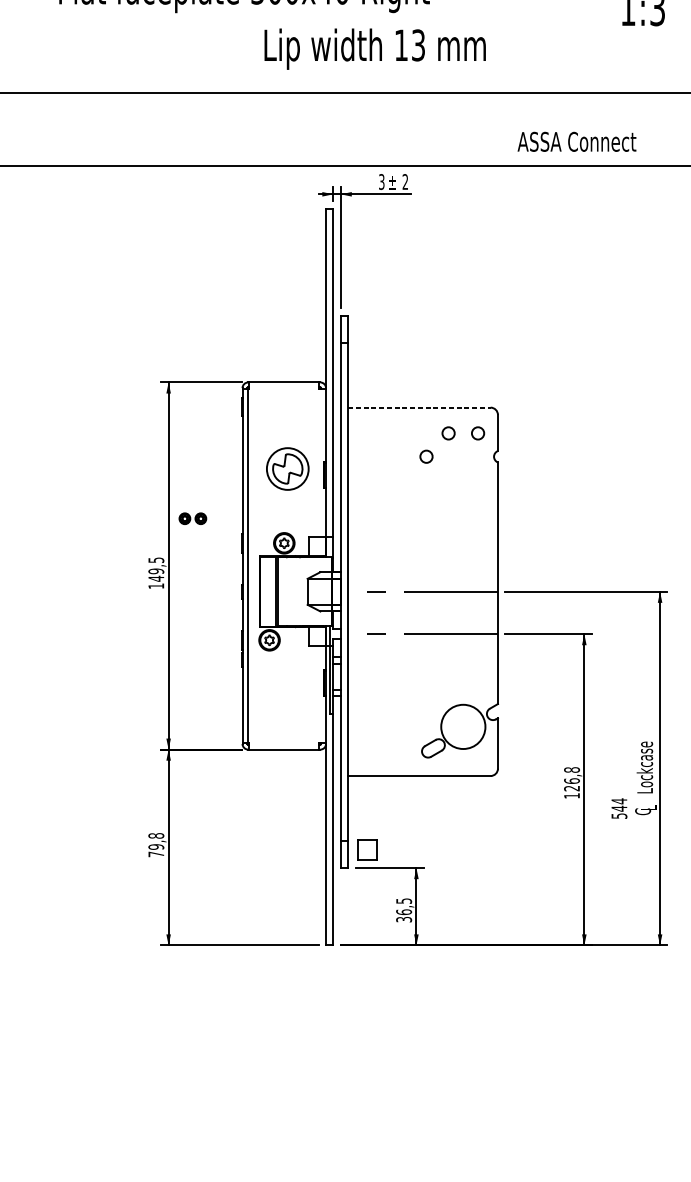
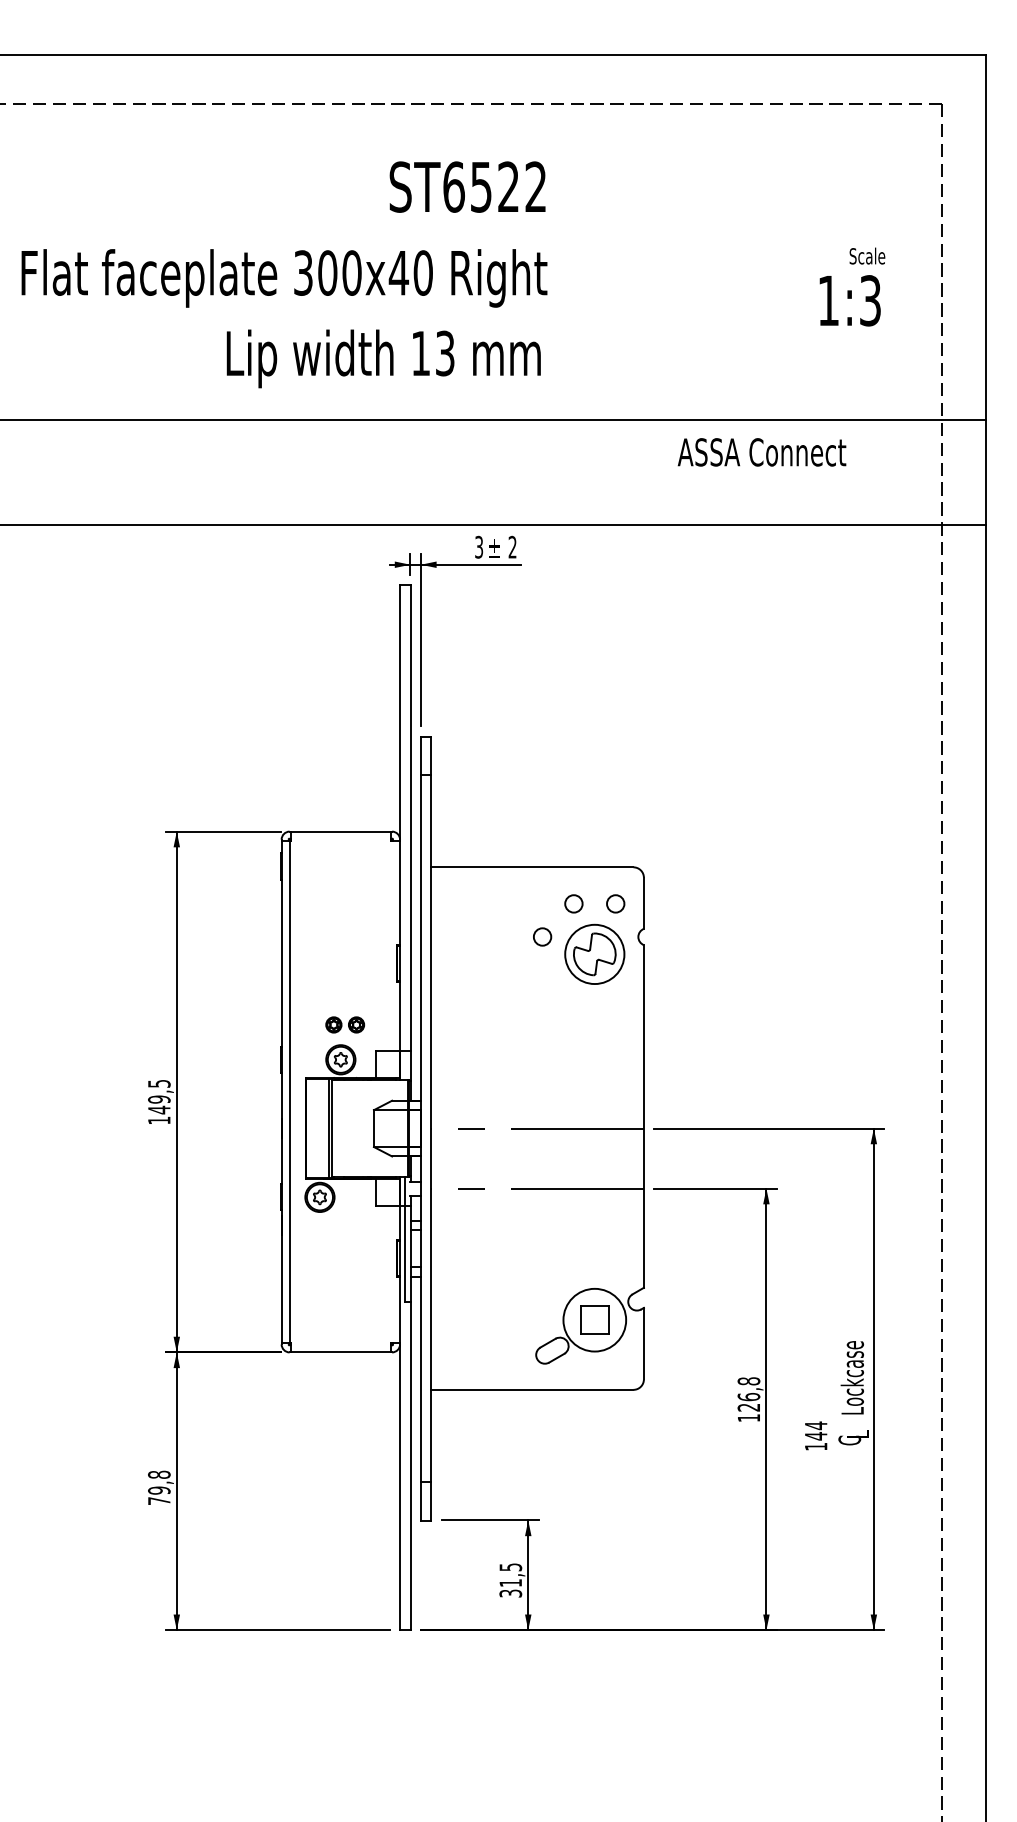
text: (374, 48) -> (383, 358), moved
text: (576, 141) -> (761, 452), moved
line: (419, 407) -> (532, 867), dashed -> solid
part: (287, 468) -> (594, 953), moved
part: (193, 518) -> (345, 1024), moved
text: (619, 815) -> (816, 1446), 544 -> 144
part: (367, 849) -> (594, 1319), moved
text: (403, 911) -> (510, 1582), 36,5 -> 31,5

